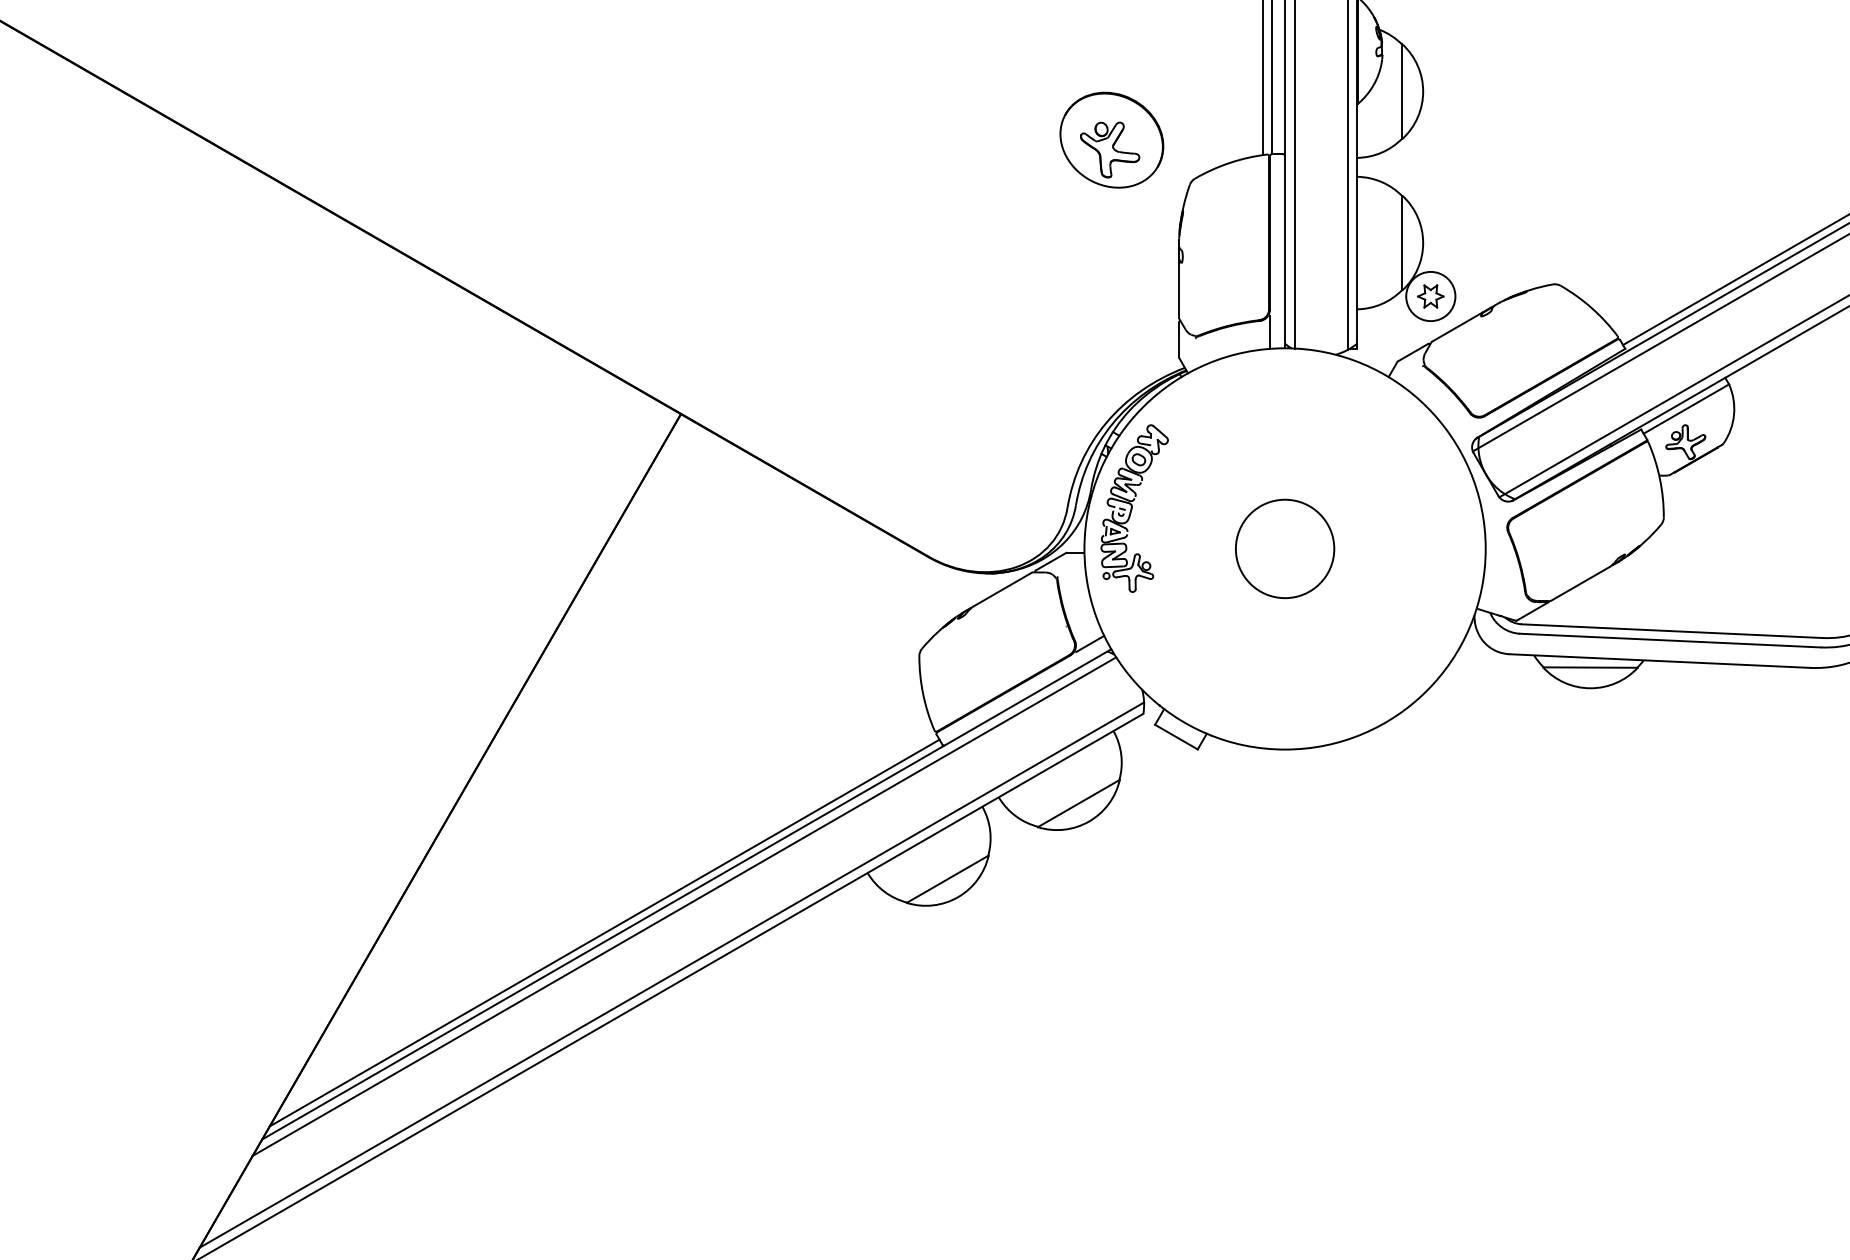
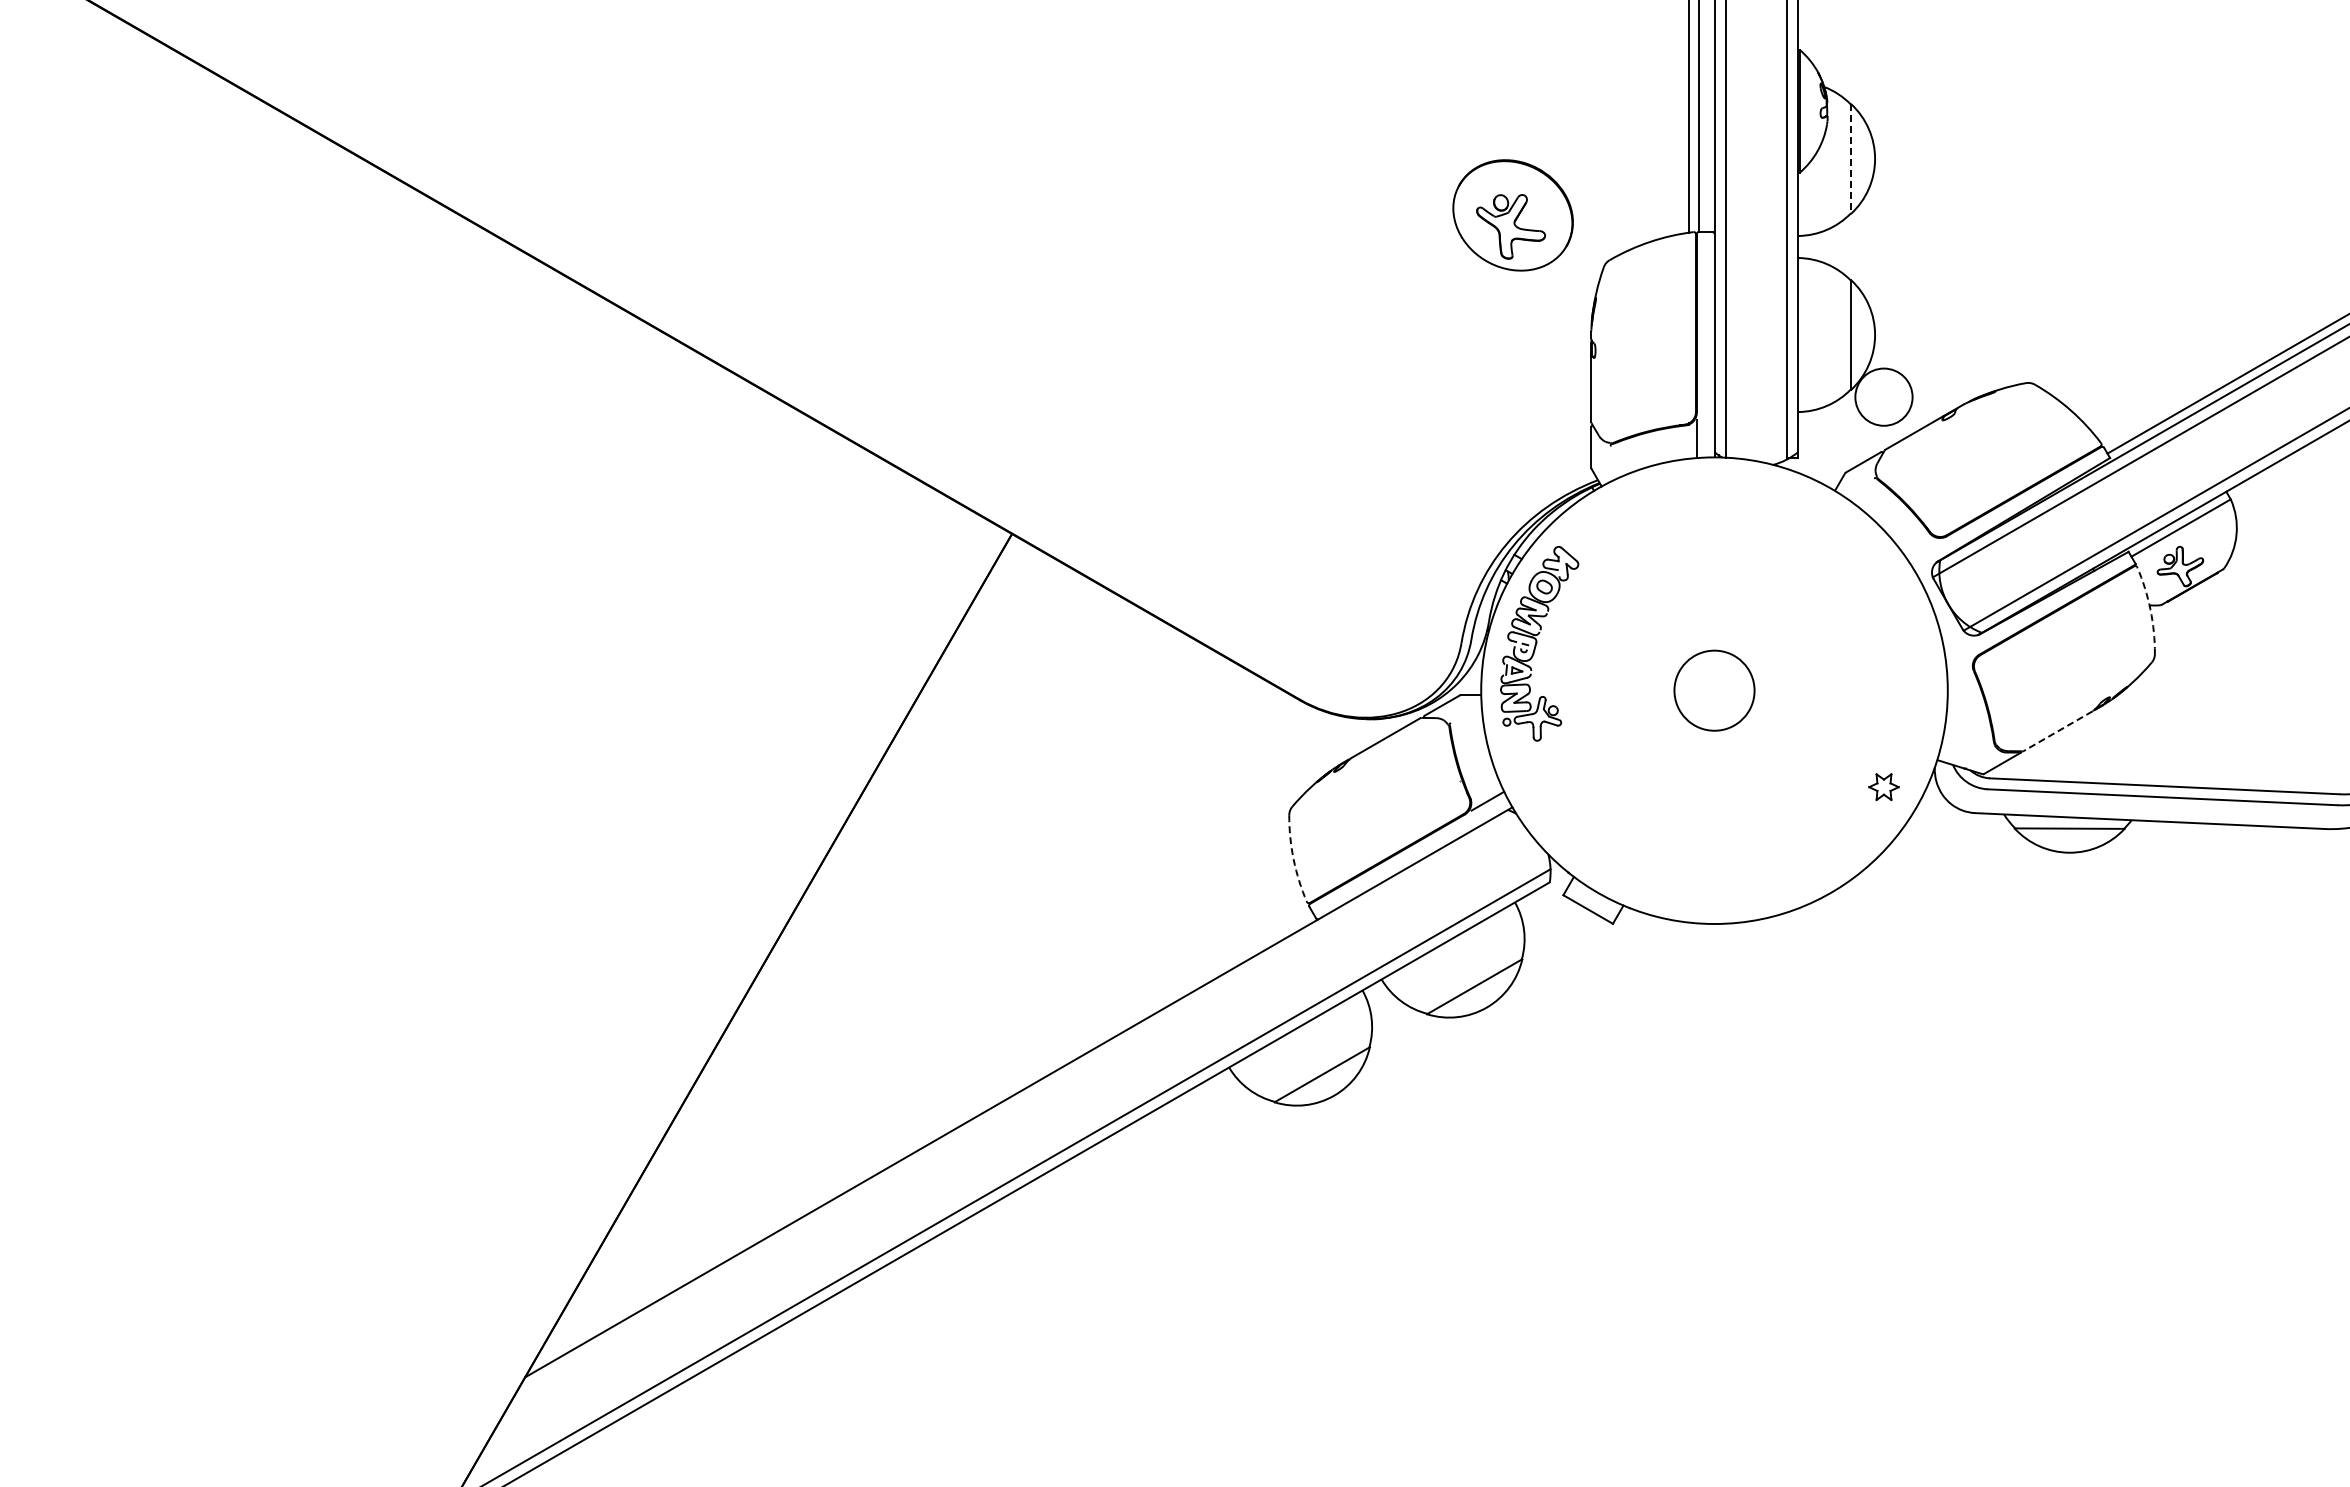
line: (1402, 92) -> (1850, 159), solid -> dashed
part: (1430, 295) -> (1883, 786), moved
arc: (1660, 479) -> (2150, 609), solid -> dashed
circle: (1285, 548) -> (1714, 690), size x0.7
line: (1580, 584) -> (2058, 731), solid -> dashed
arc: (923, 694) -> (1293, 859), solid -> dashed
line: (684, 906) -> (1016, 1106), removed
line: (603, 933) -> (922, 1137), removed

